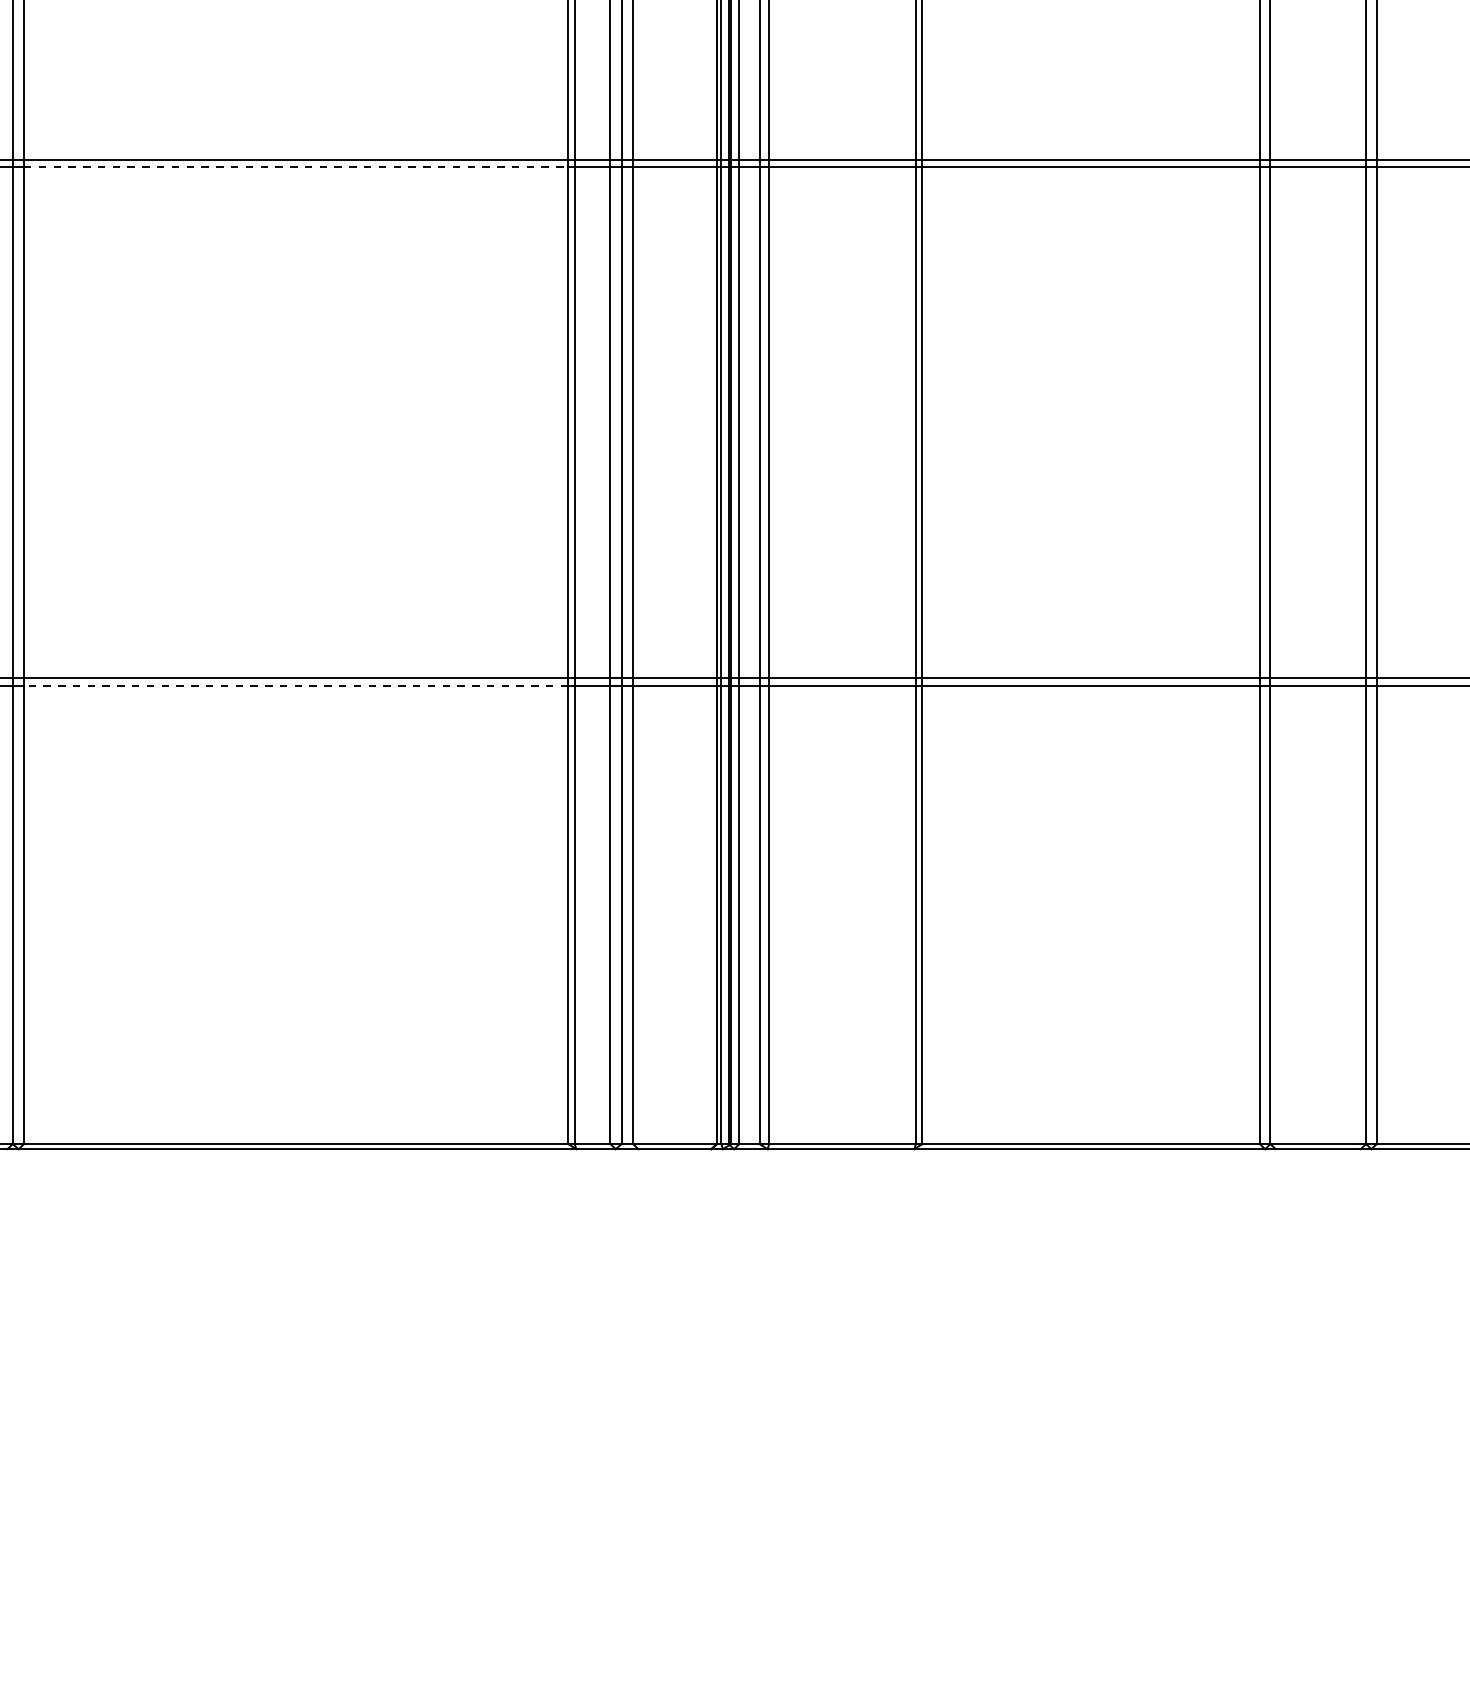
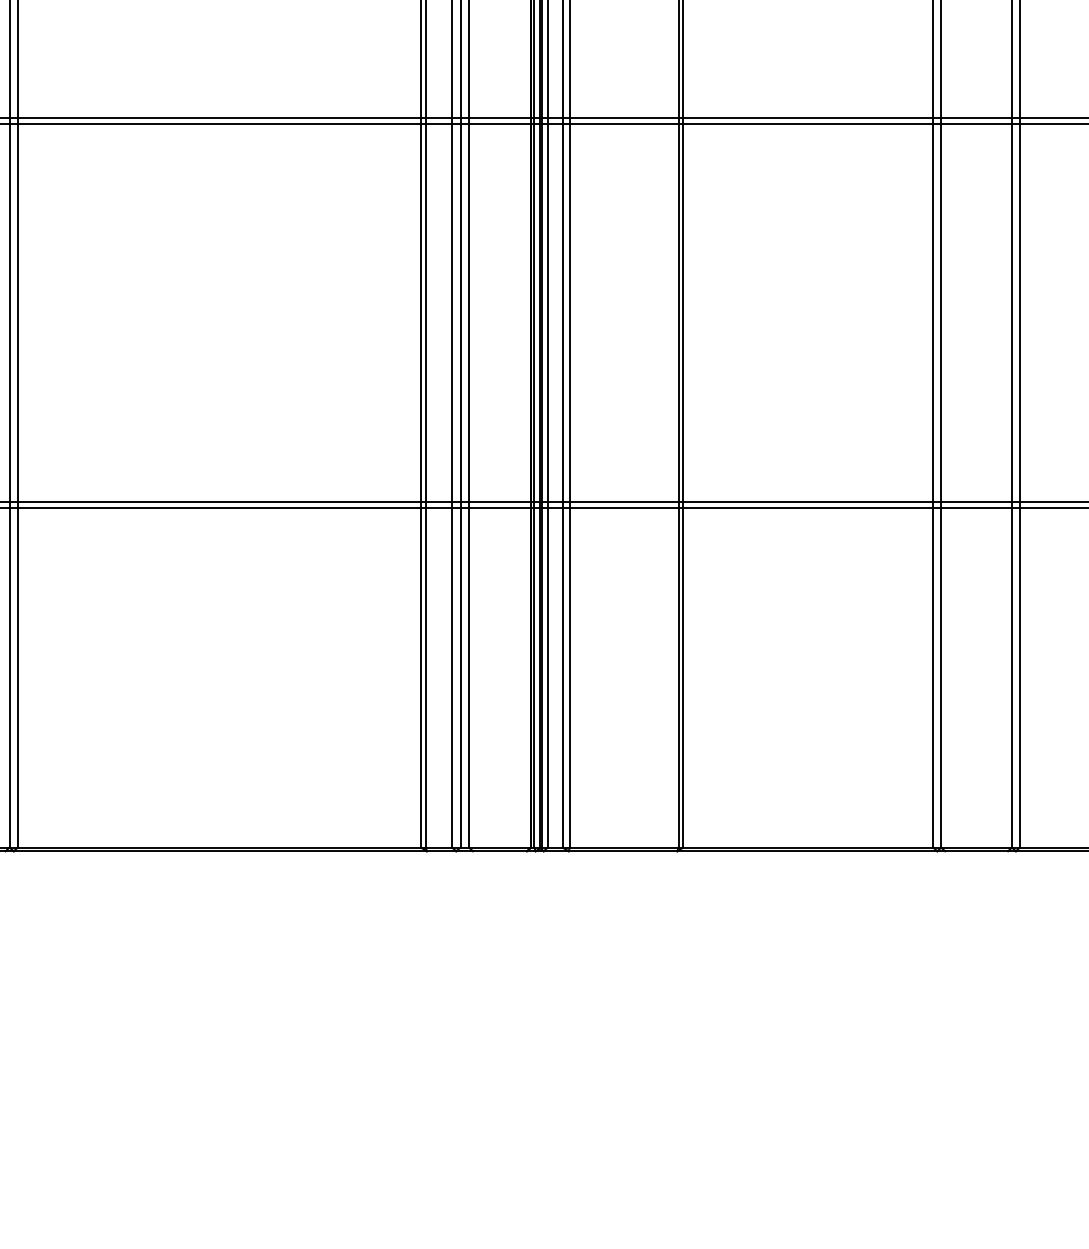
line: (296, 167) -> (219, 124), dashed -> solid
line: (295, 685) -> (218, 507), dashed -> solid

